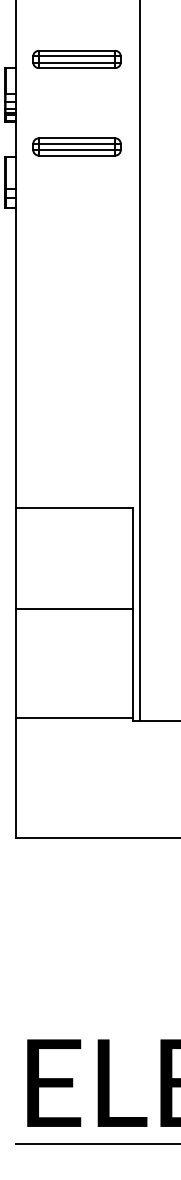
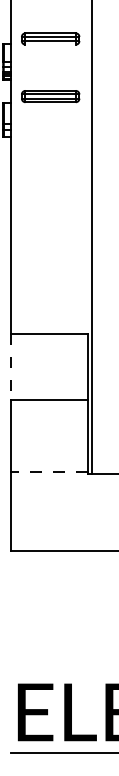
line: (76, 67) -> (50, 44), removed
line: (16, 558) -> (10, 367), solid -> dashed
line: (75, 718) -> (49, 472), solid -> dashed

